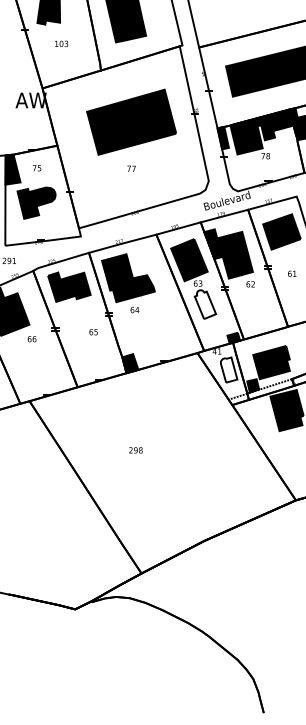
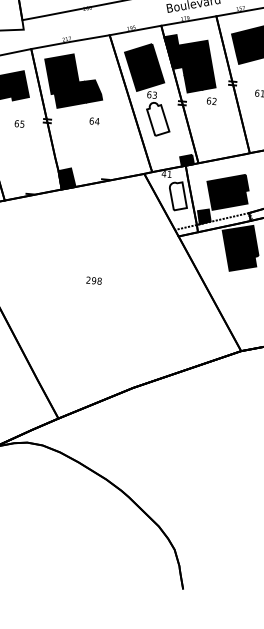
text: (134, 310) -> (94, 121), moved
text: (93, 332) -> (19, 124), moved
text: (135, 450) -> (93, 280), moved

